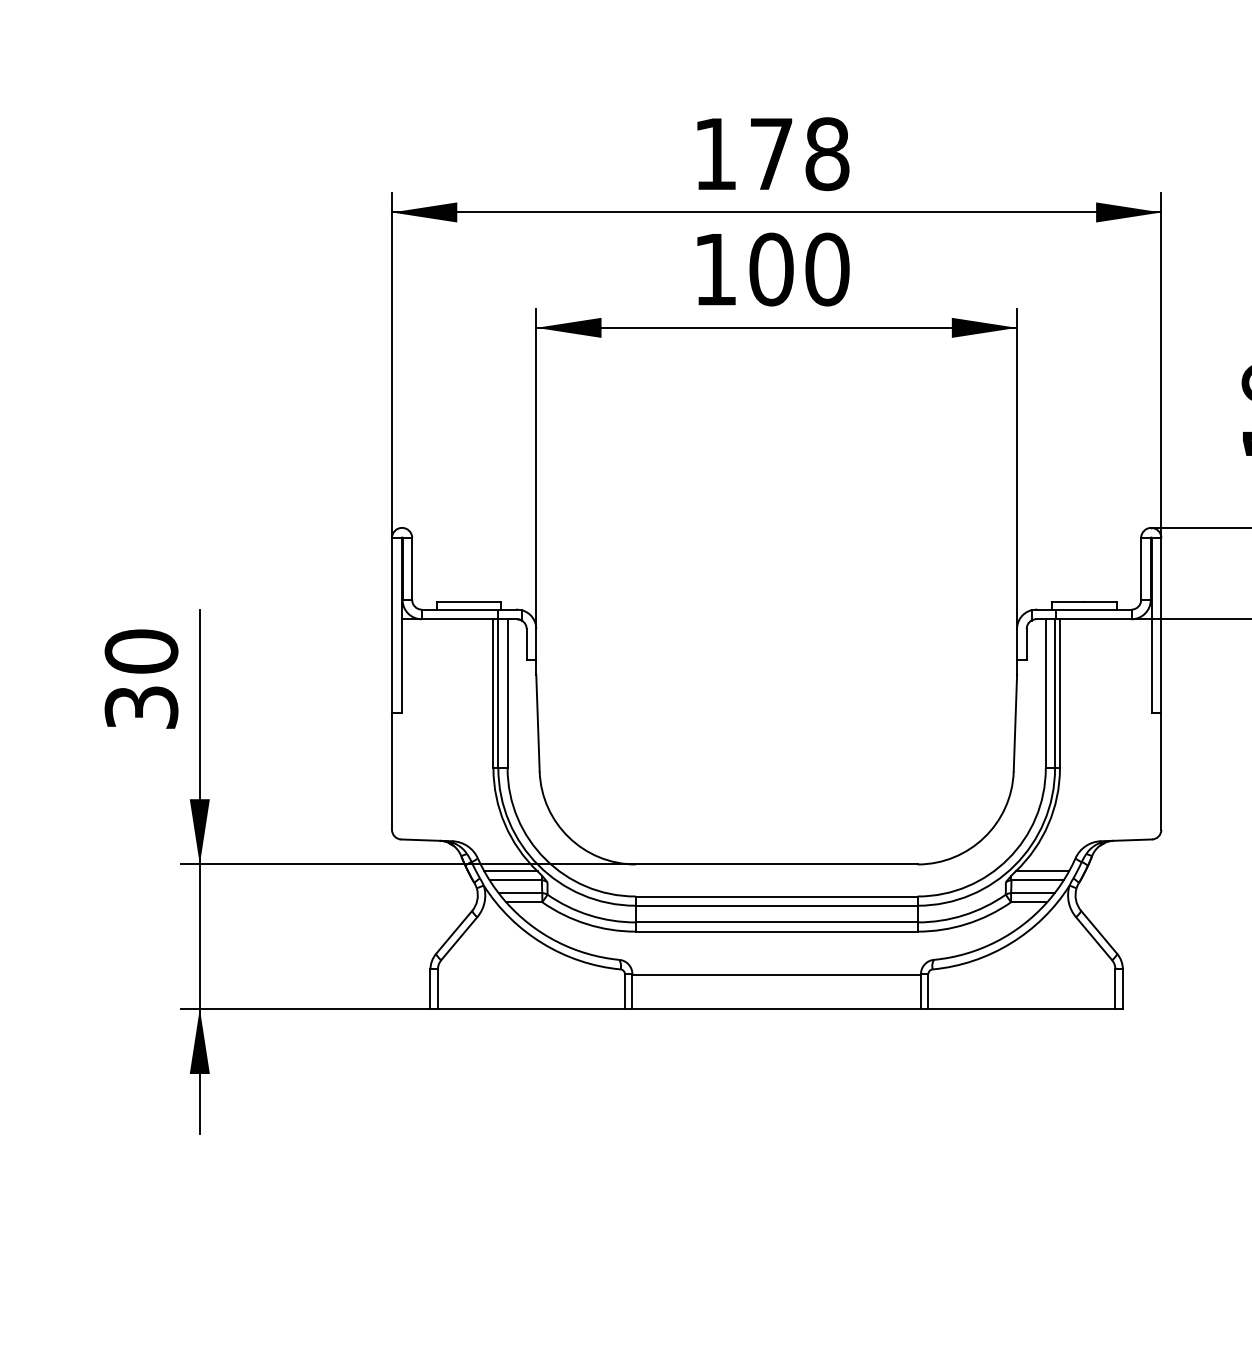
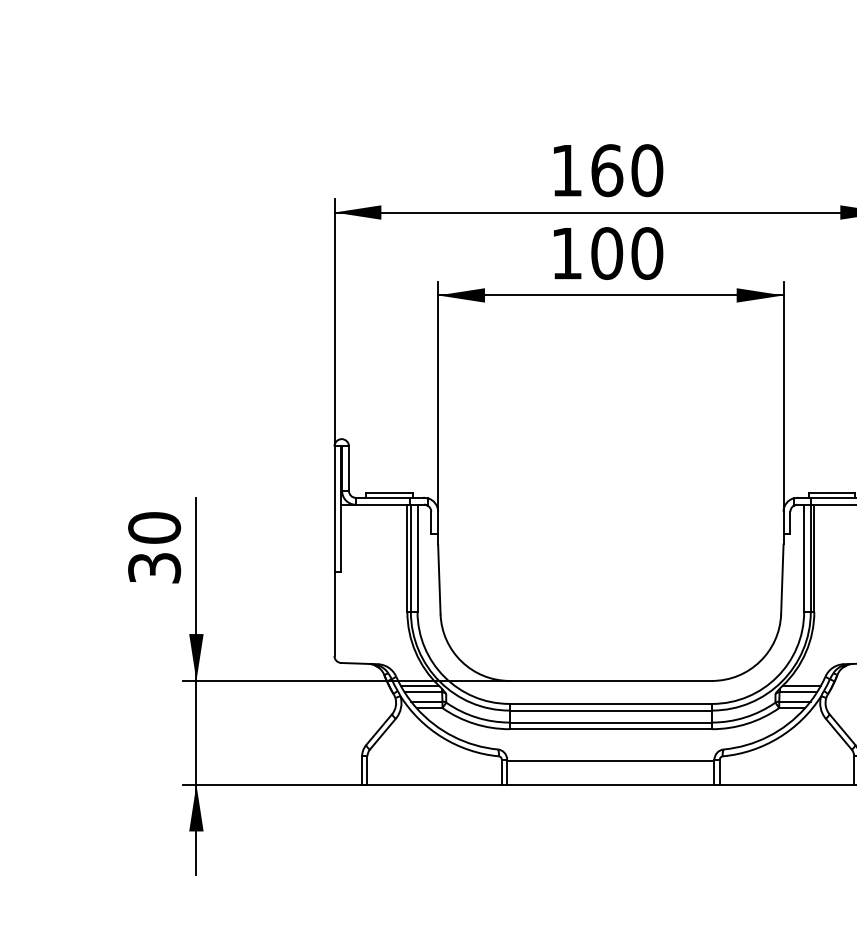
text: (799, 154) -> (627, 170), 178 -> 160

